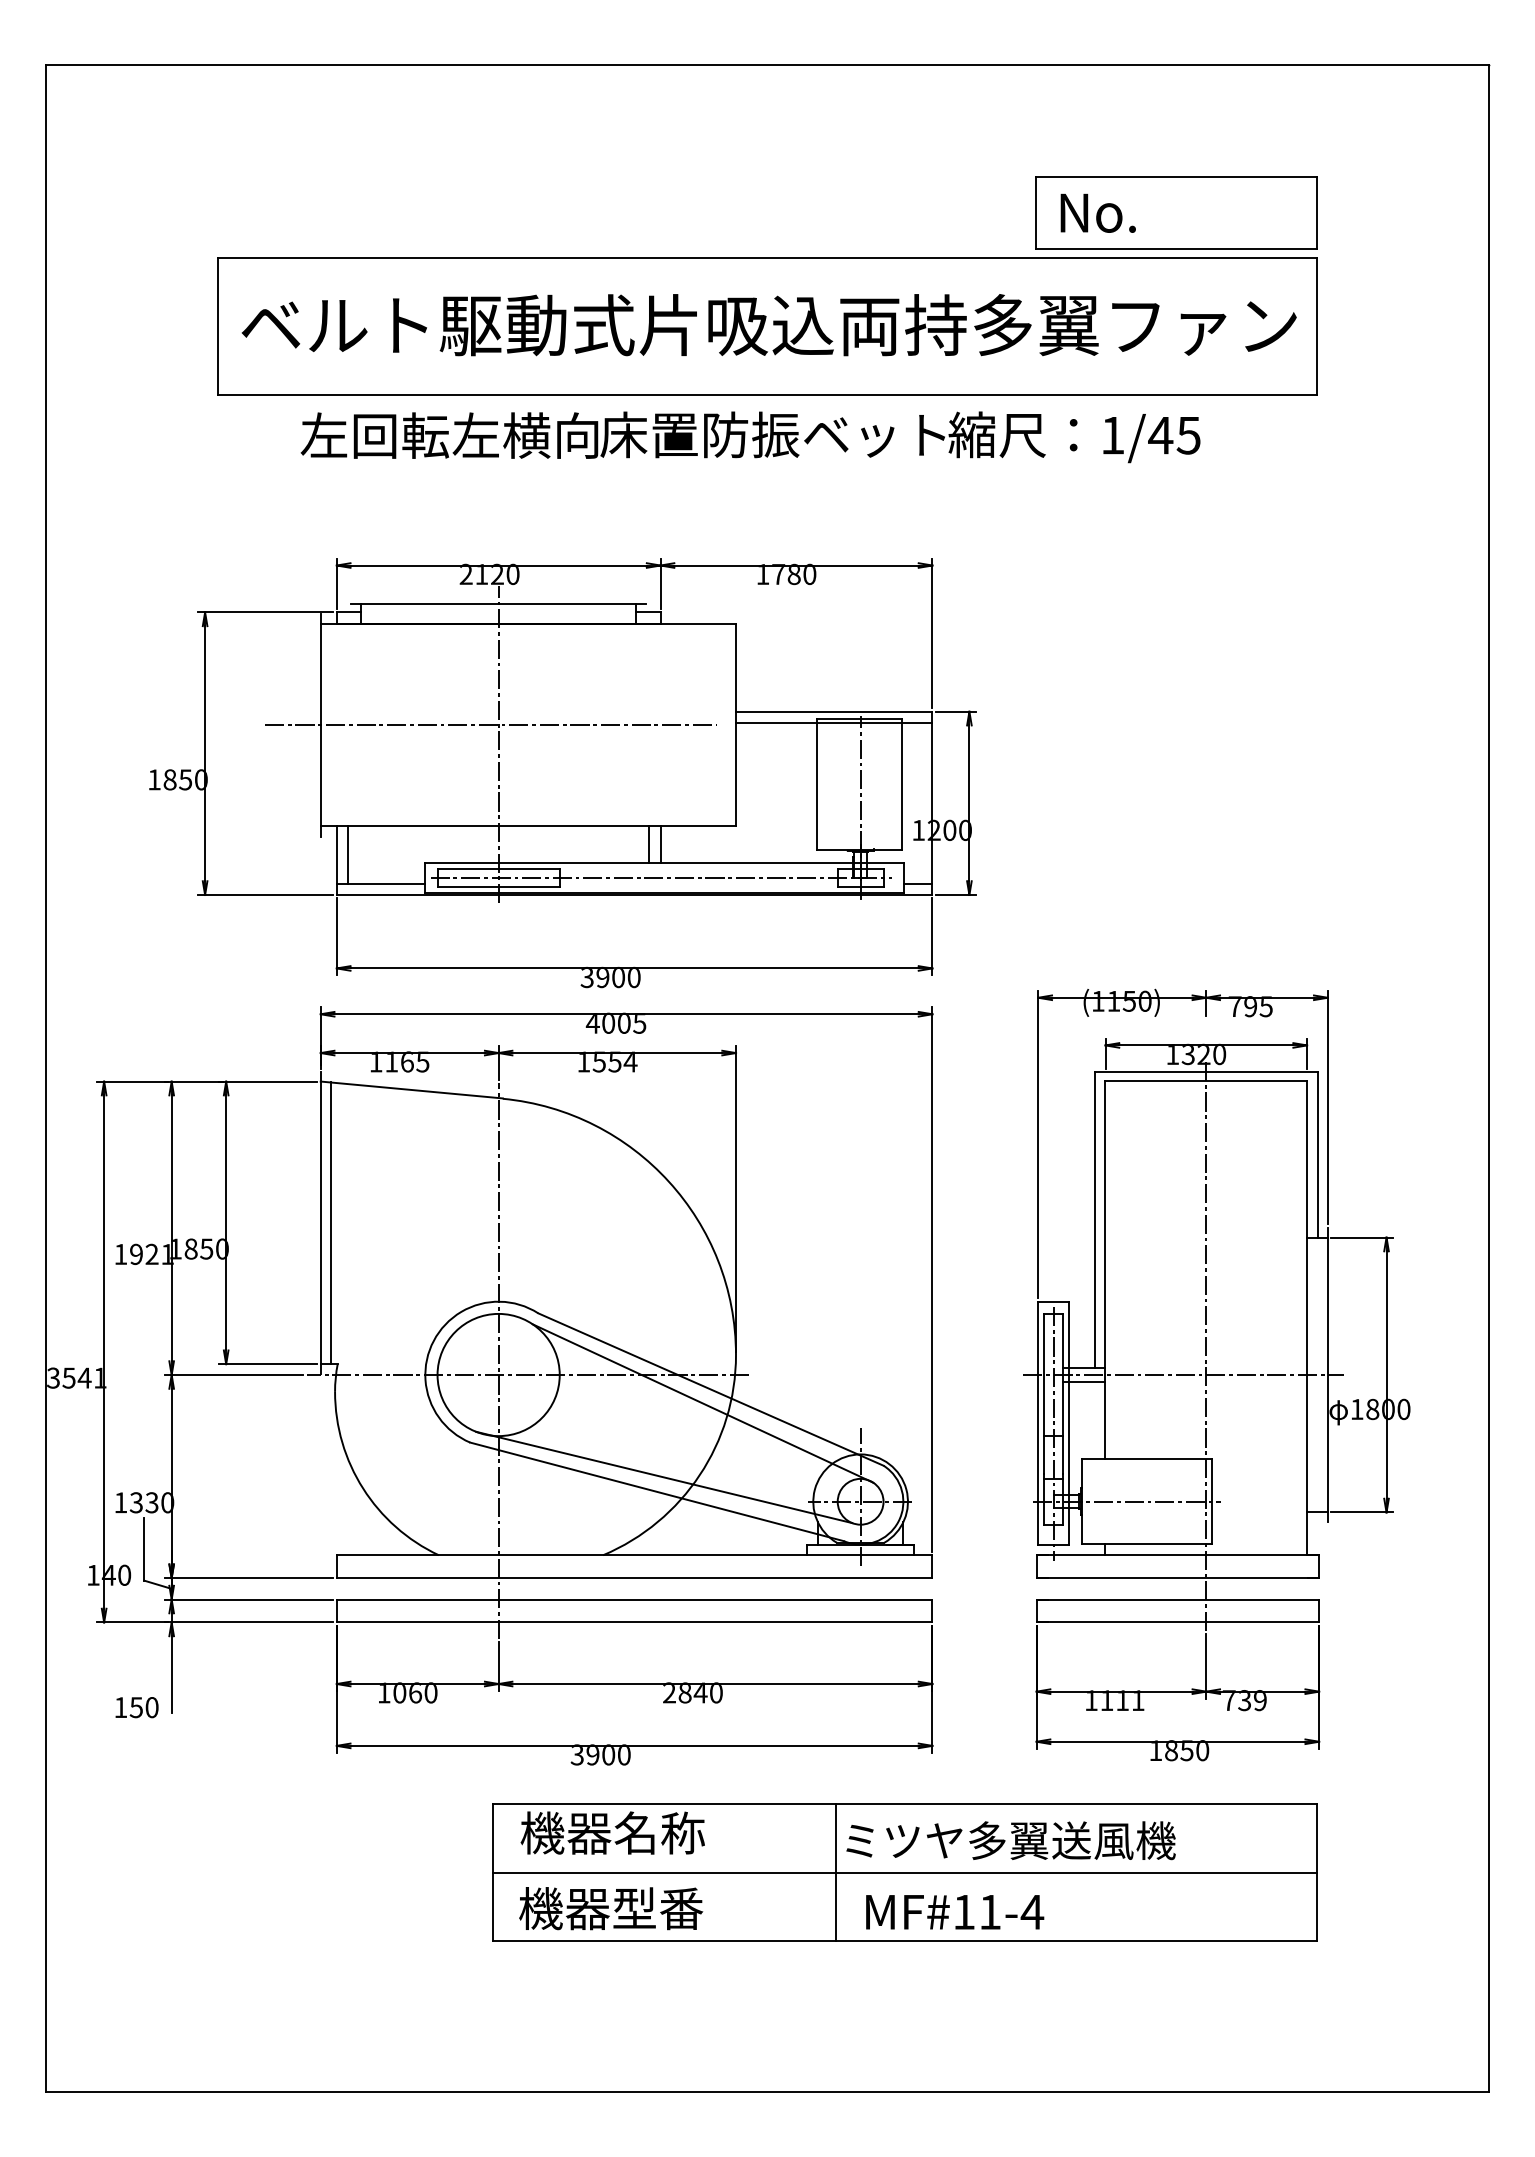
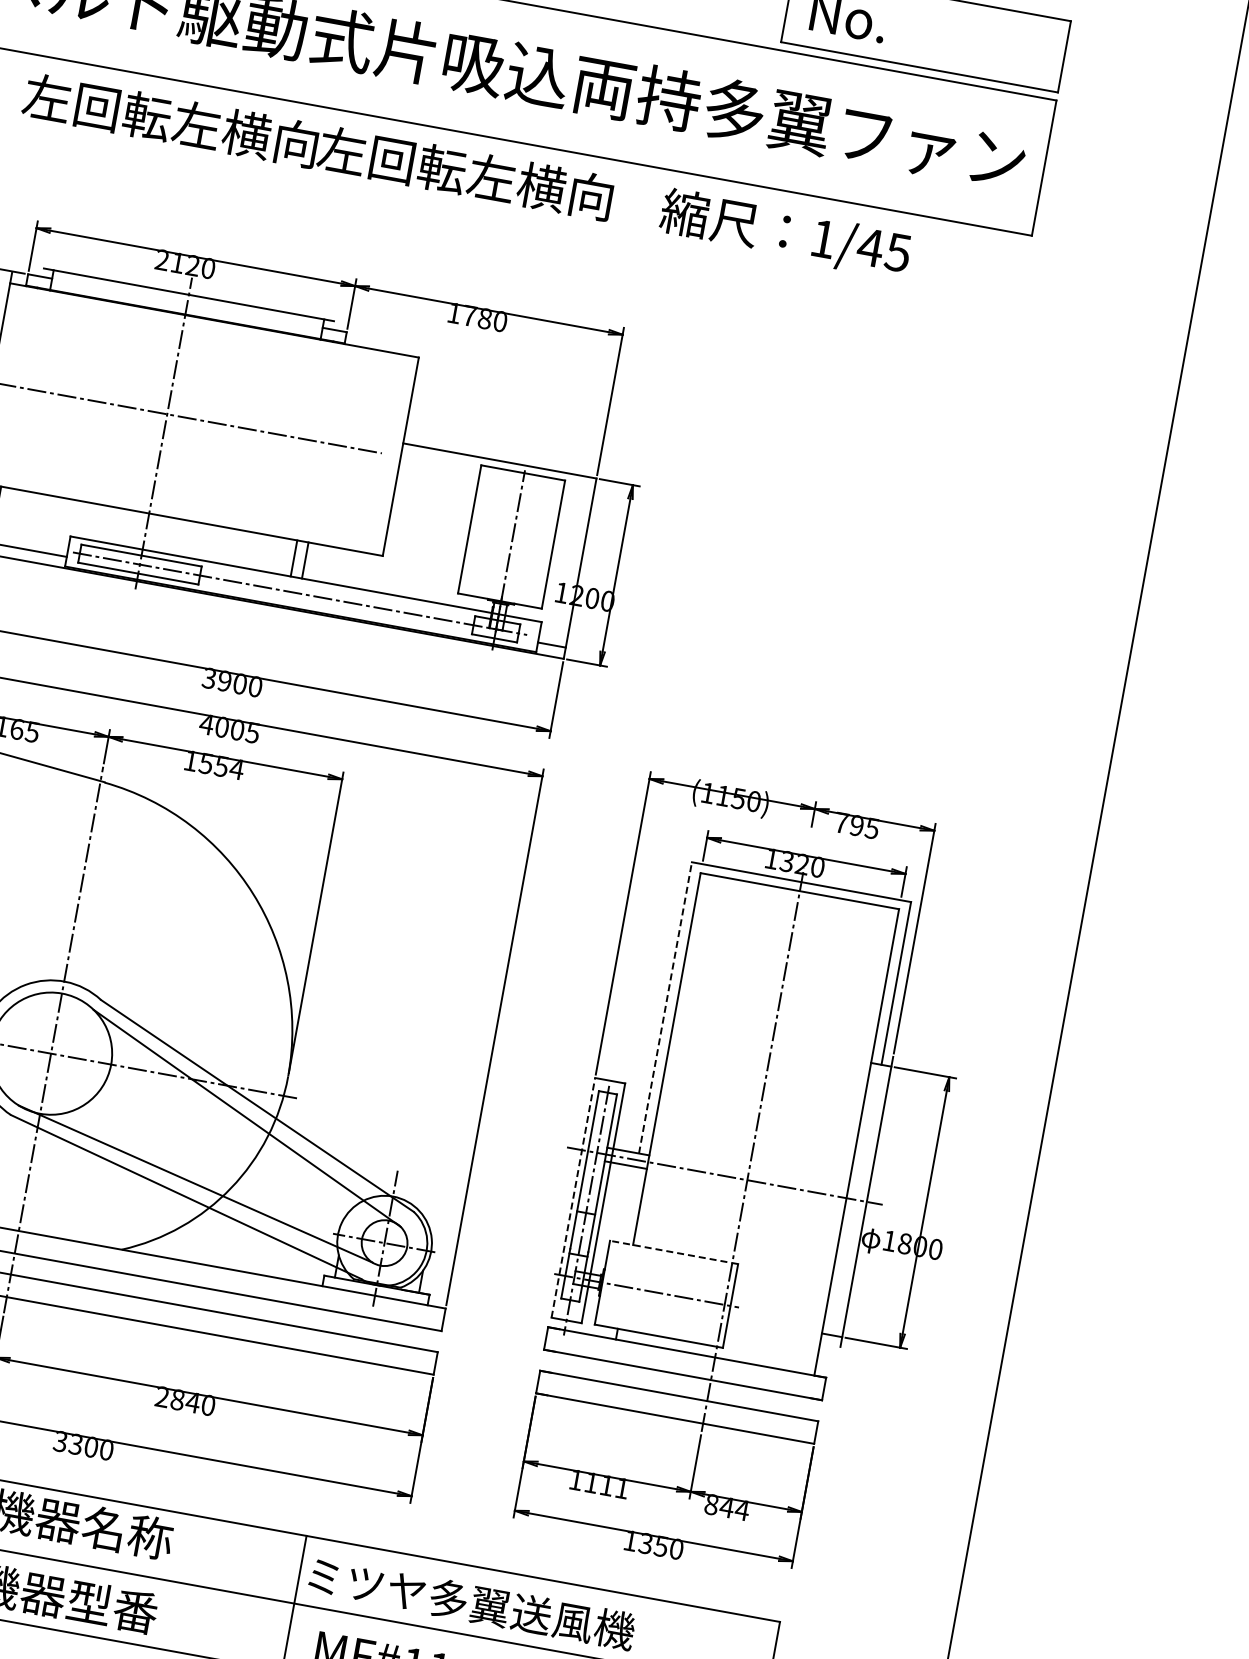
text: (772, 434) -> (488, 177), 床置防振ベット -> 左回転左横向
line: (834, 723) -> (498, 472), removed
line: (1094, 1219) -> (665, 1007), solid -> dashed
line: (1038, 1423) -> (573, 1197), solid -> dashed
line: (1146, 1459) -> (673, 1252), solid -> dashed
text: (1244, 1700) -> (726, 1507), 739 -> 844
text: (1170, 1750) -> (645, 1543), 1850 -> 1350
text: (592, 1754) -> (75, 1443), 3900 -> 3300

